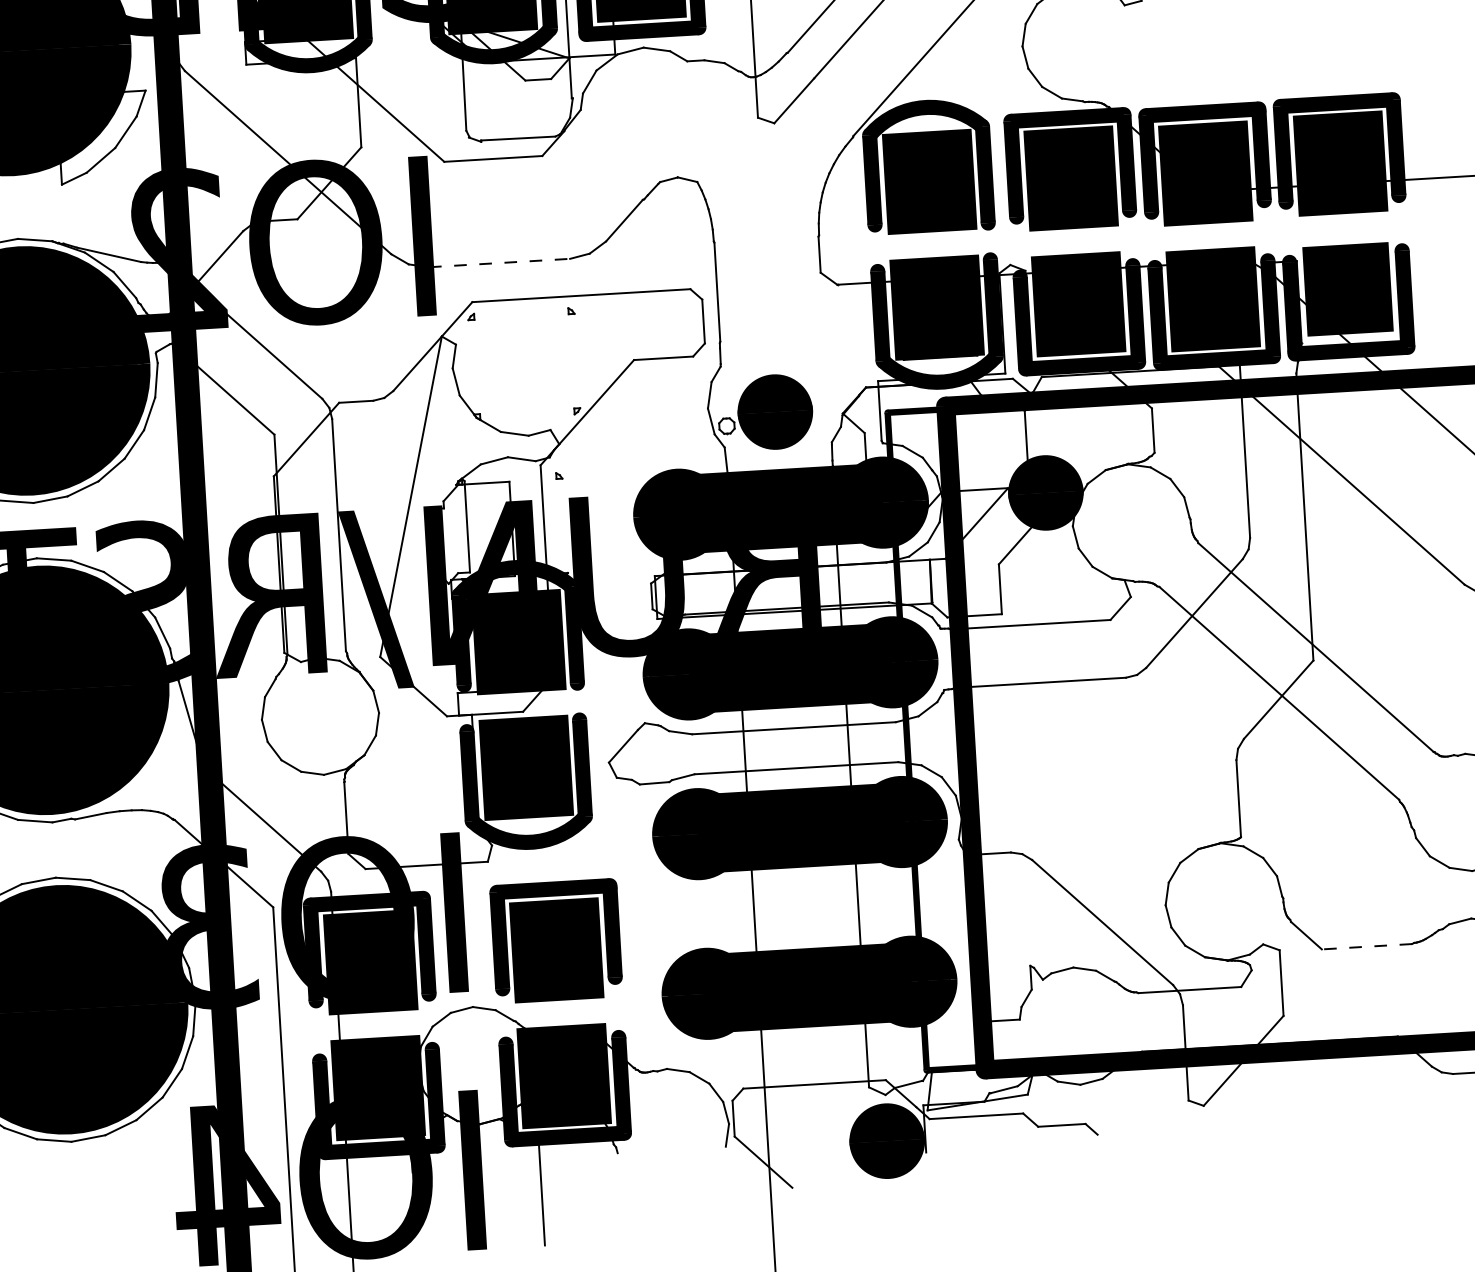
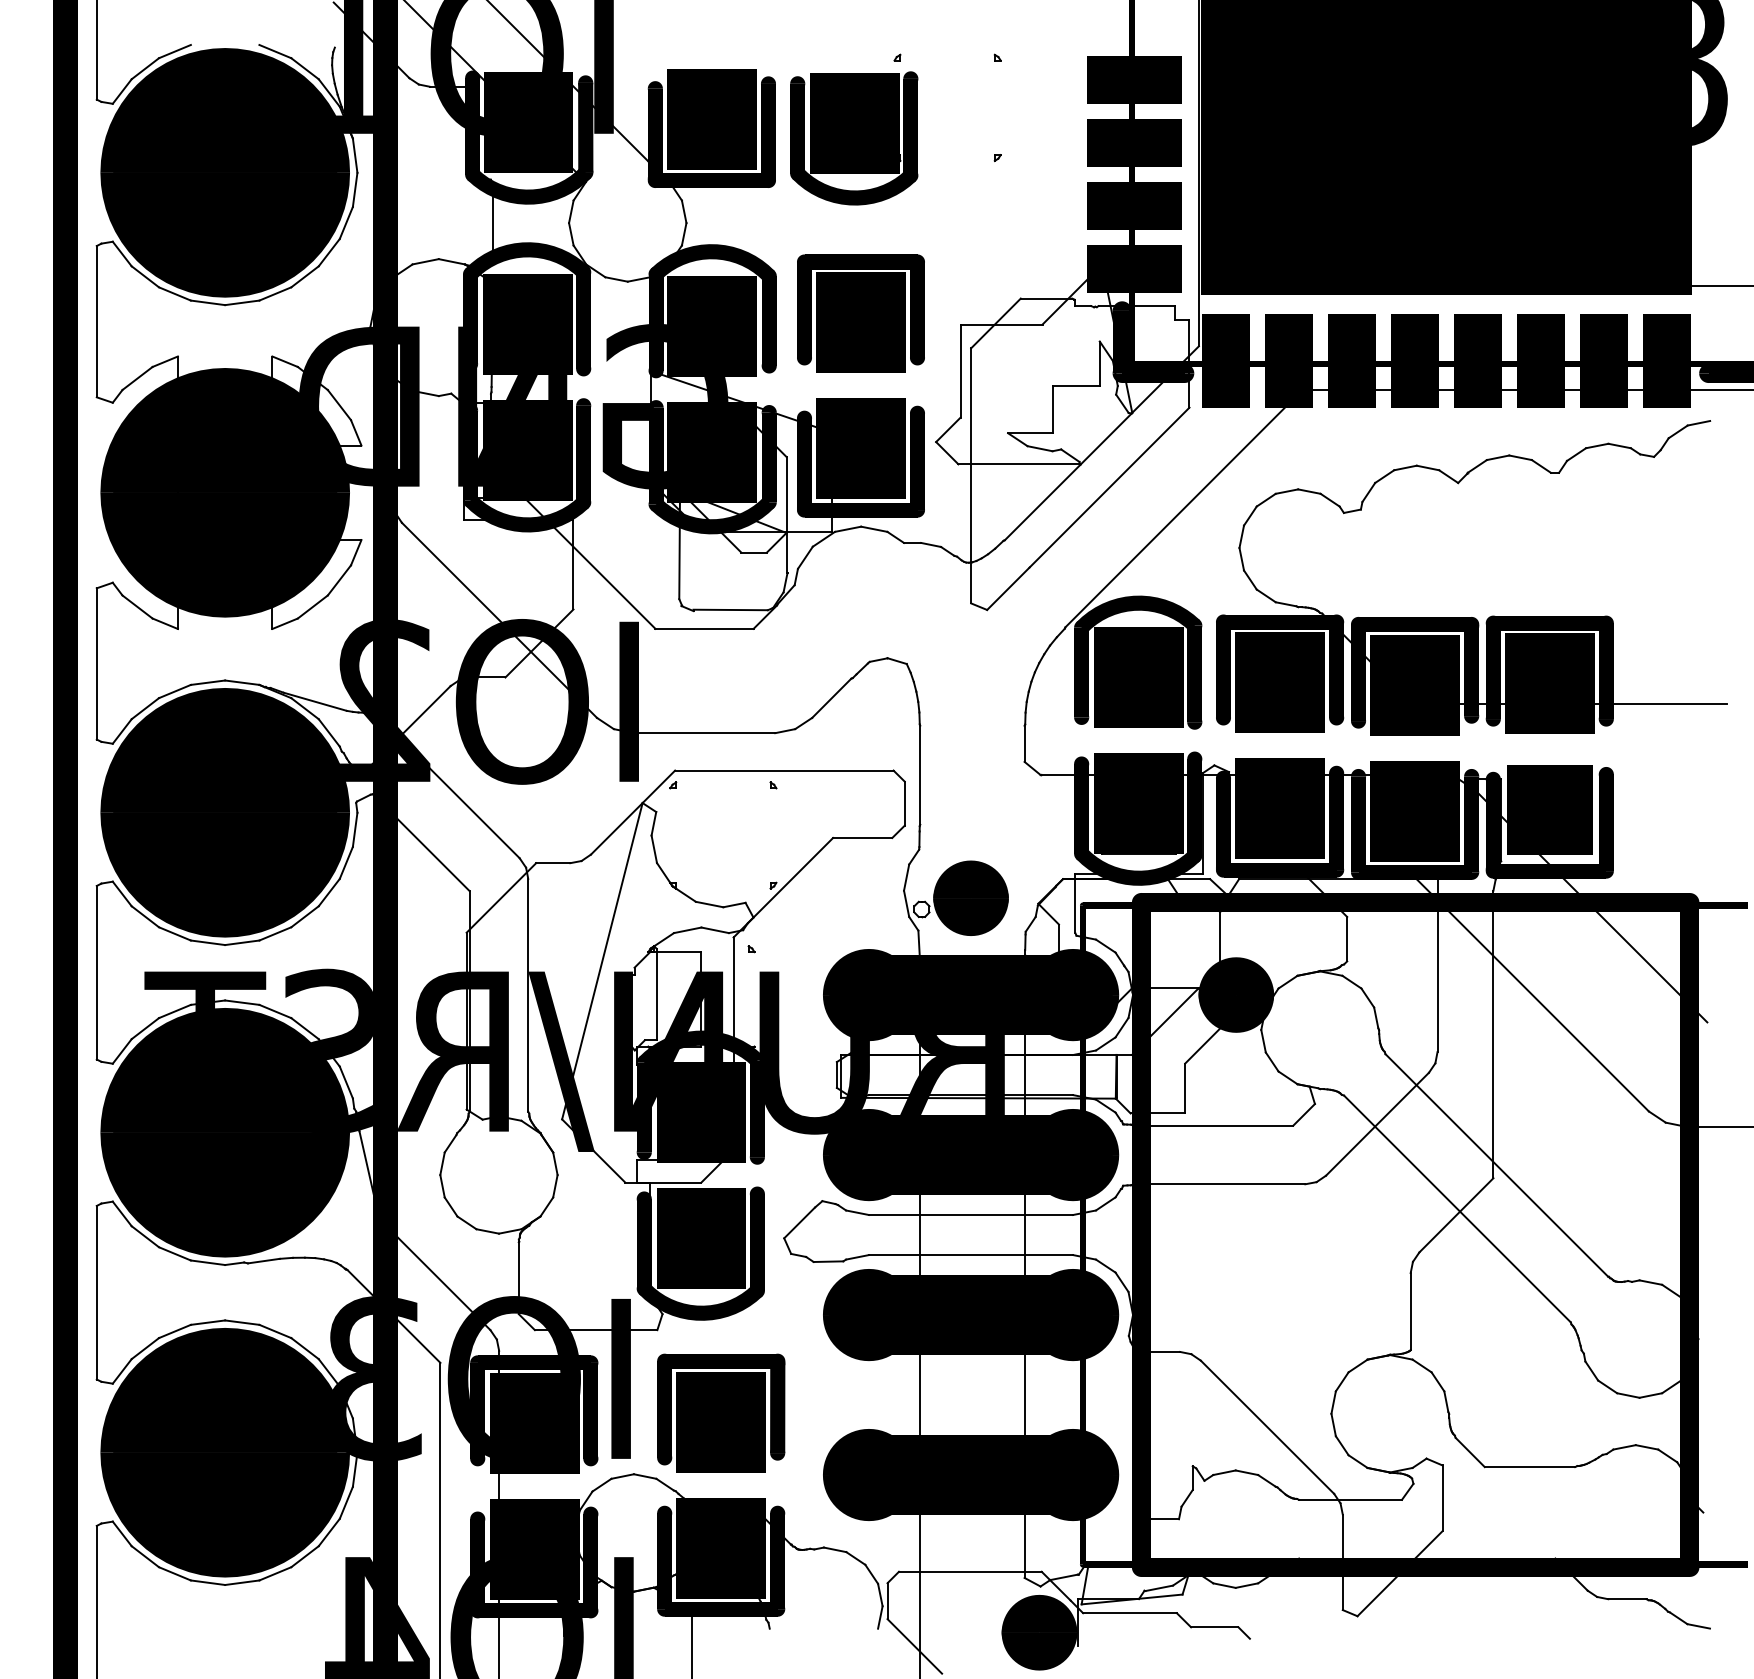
line: (499, 263) -> (704, 733), dashed -> solid
line: (1366, 947) -> (1529, 1467), dashed -> solid

